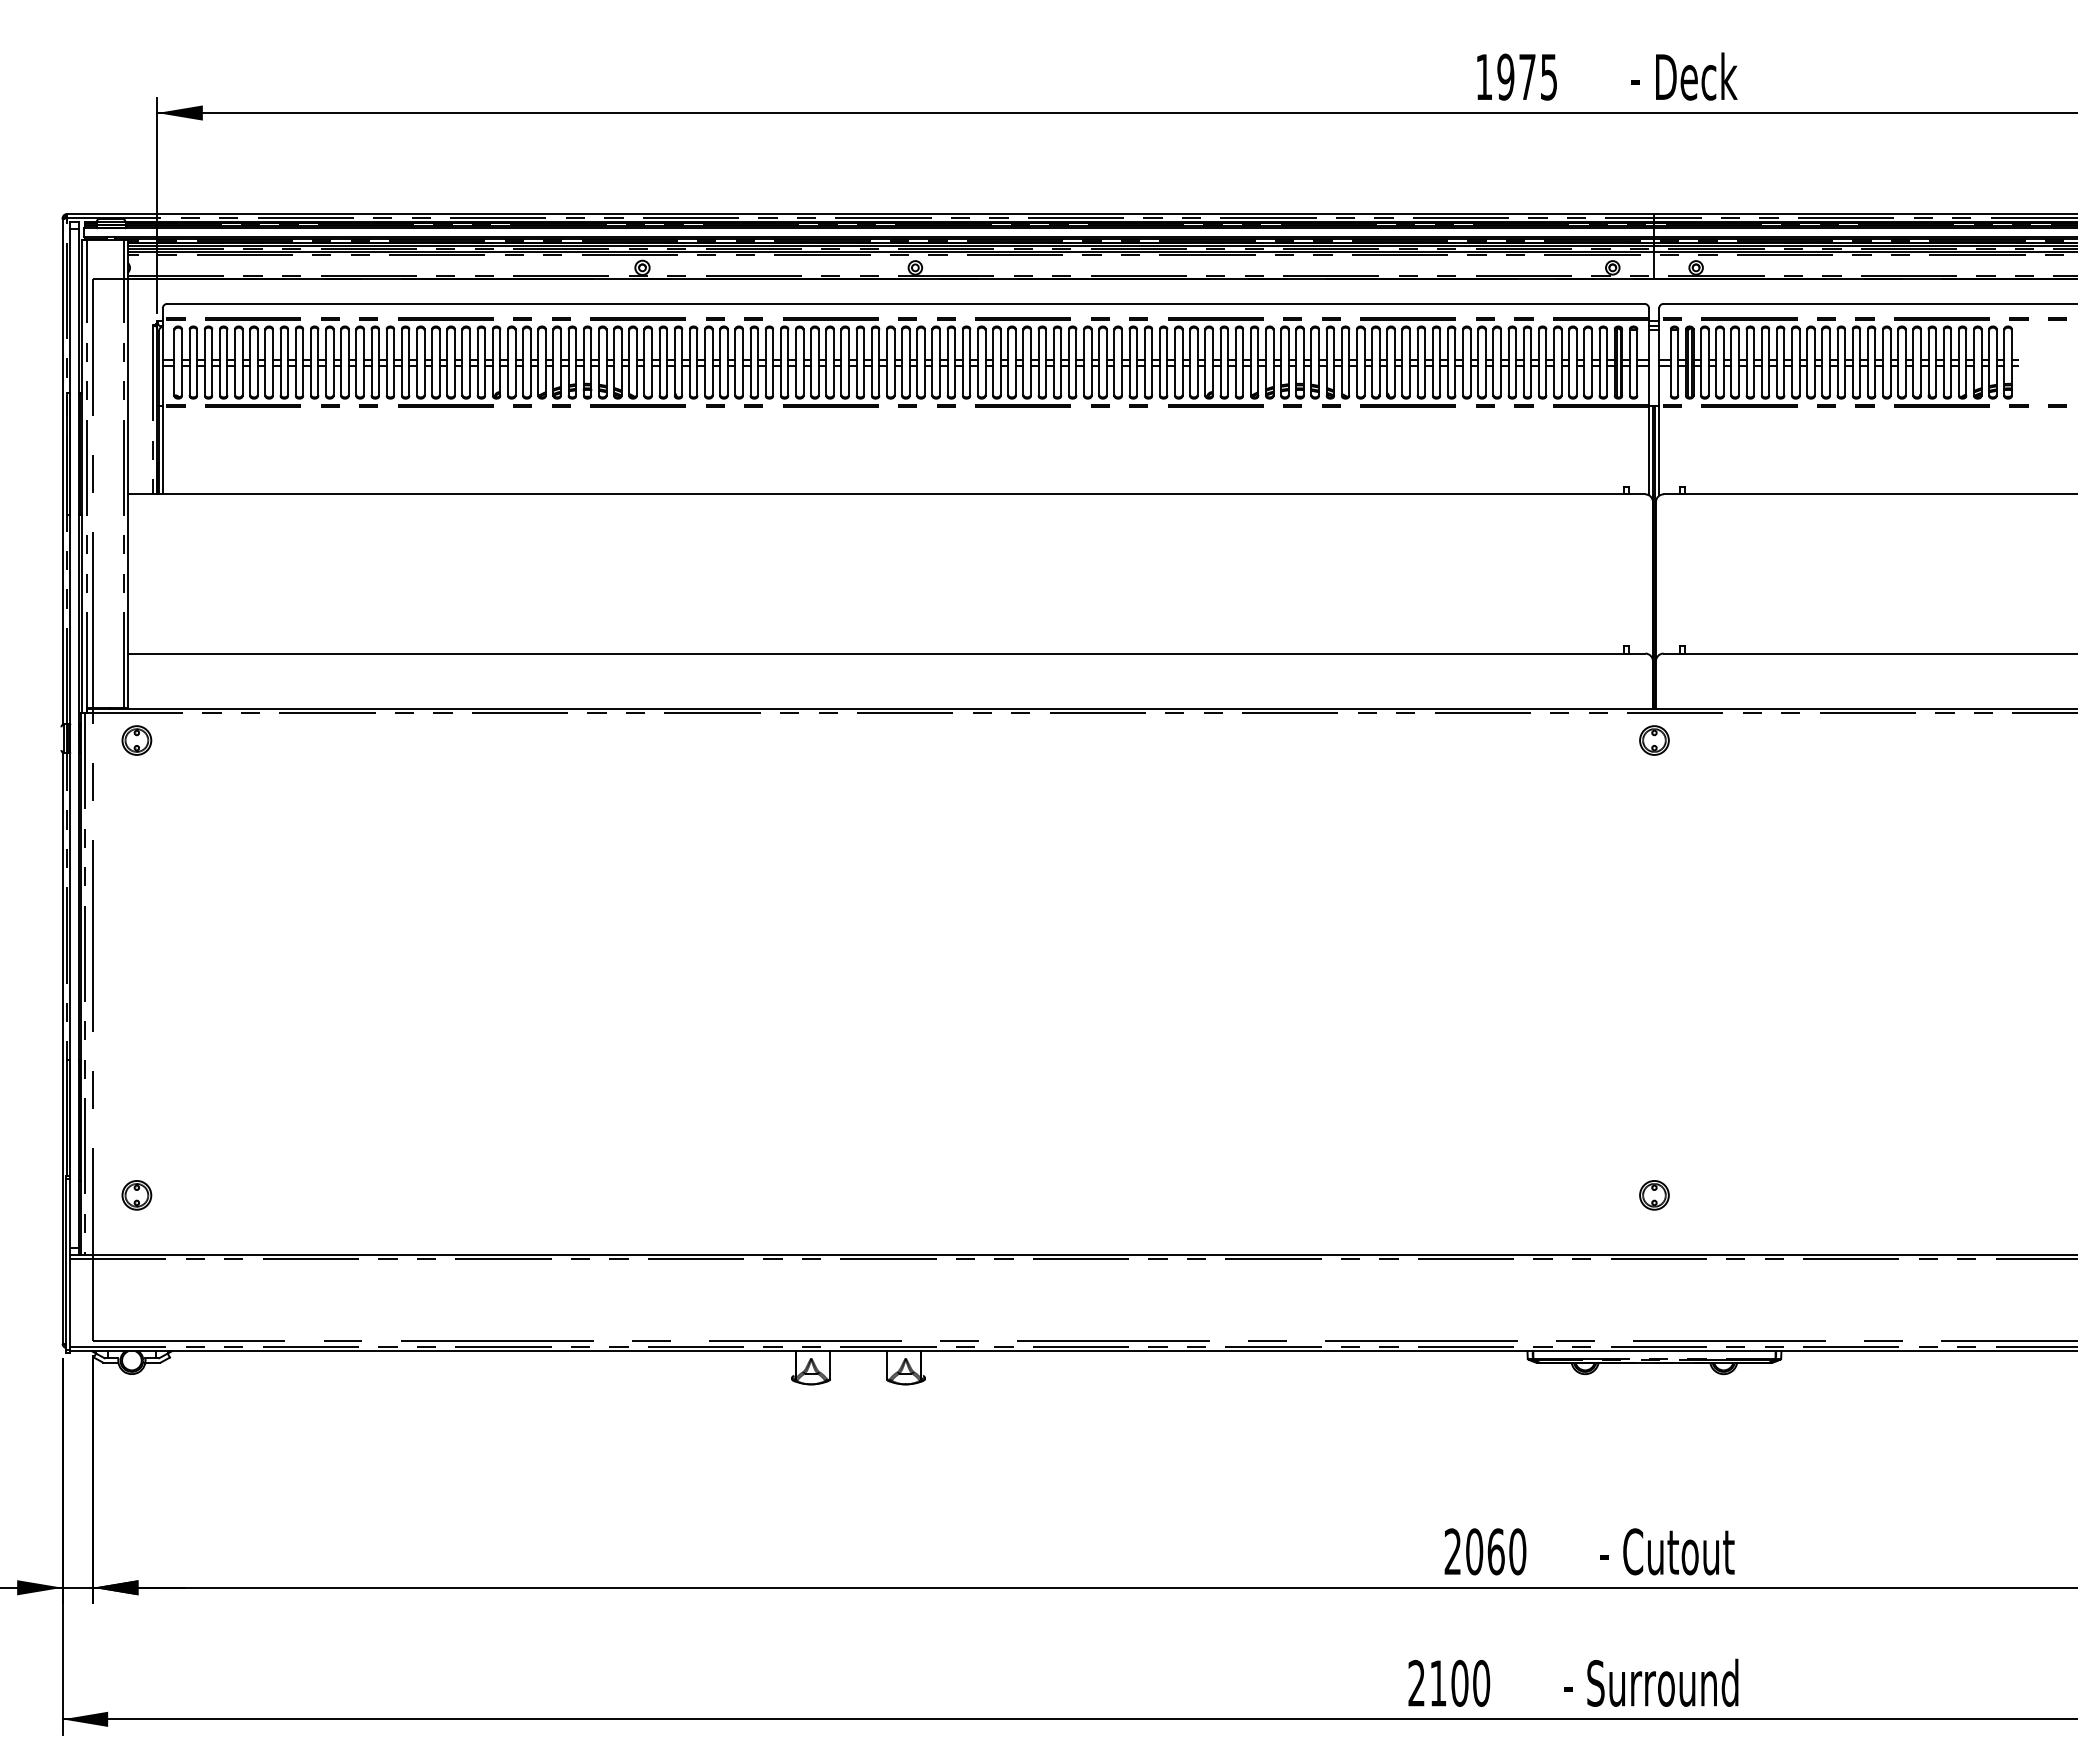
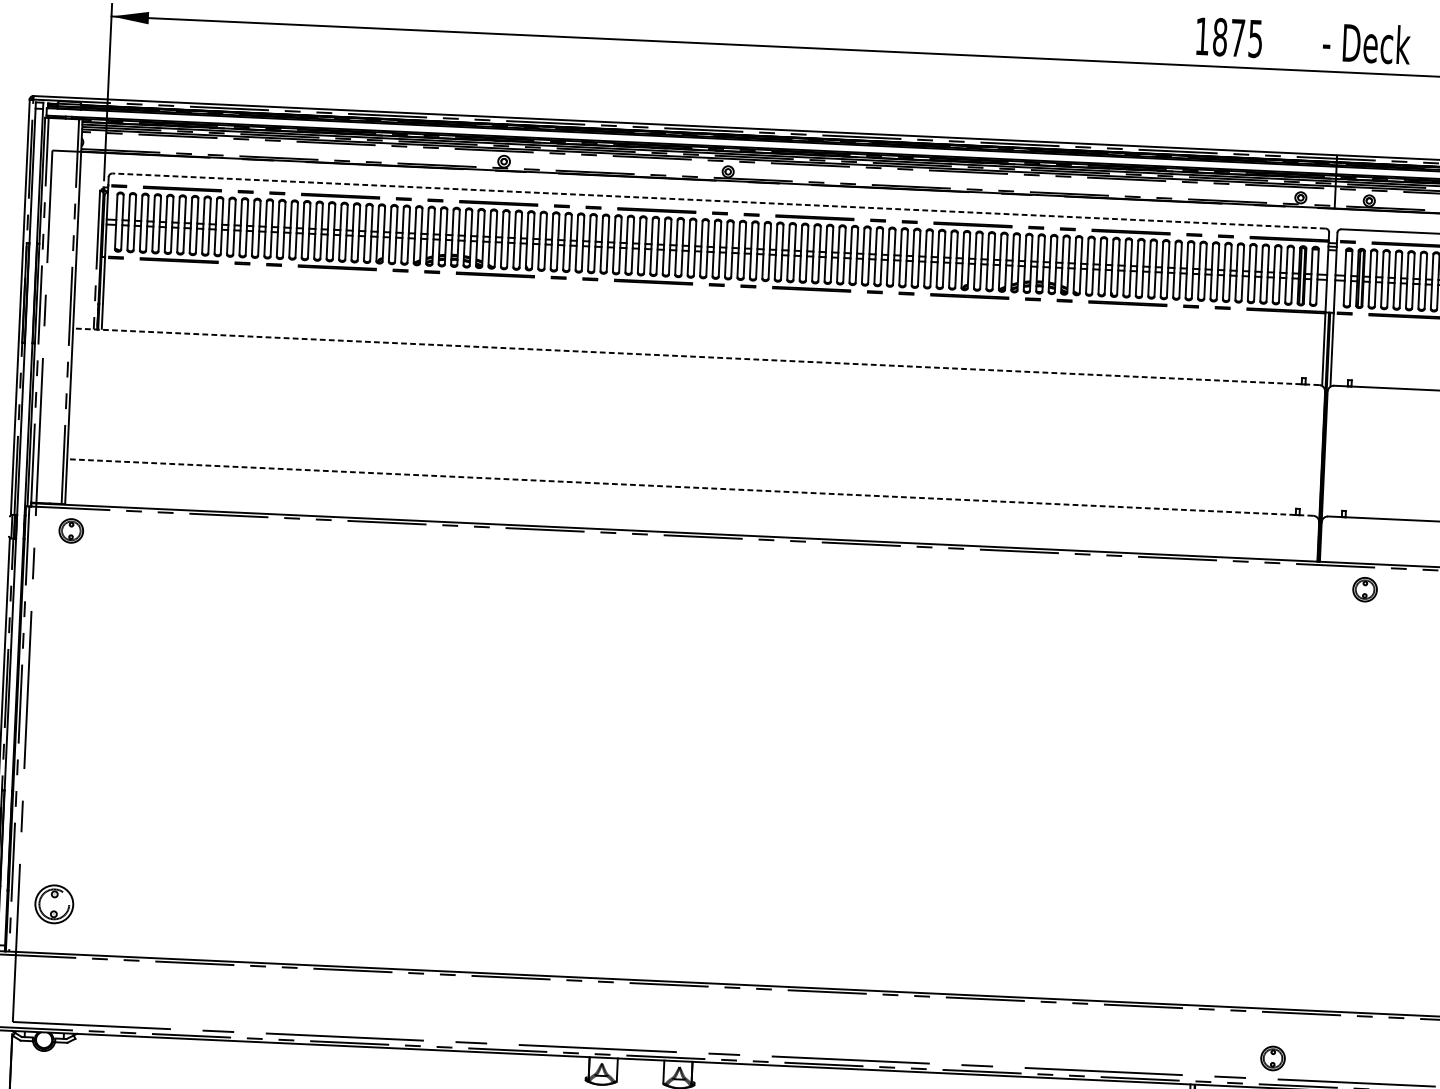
text: (1505, 76) -> (1219, 36), 1975 -> 1875
line: (905, 303) -> (718, 200), solid -> dashed
line: (886, 494) -> (696, 356), solid -> dashed
line: (886, 653) -> (690, 487), solid -> dashed
part: (1654, 740) -> (1365, 589), moved
part: (136, 1195) -> (54, 904), size x1.6
part: (1654, 1195) -> (1273, 1058), moved

